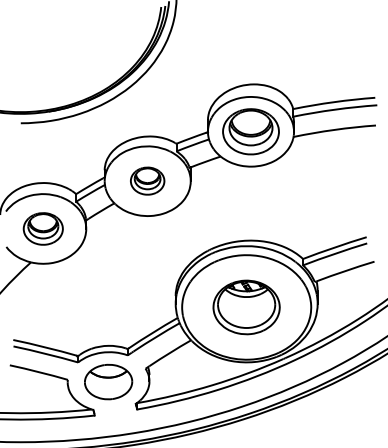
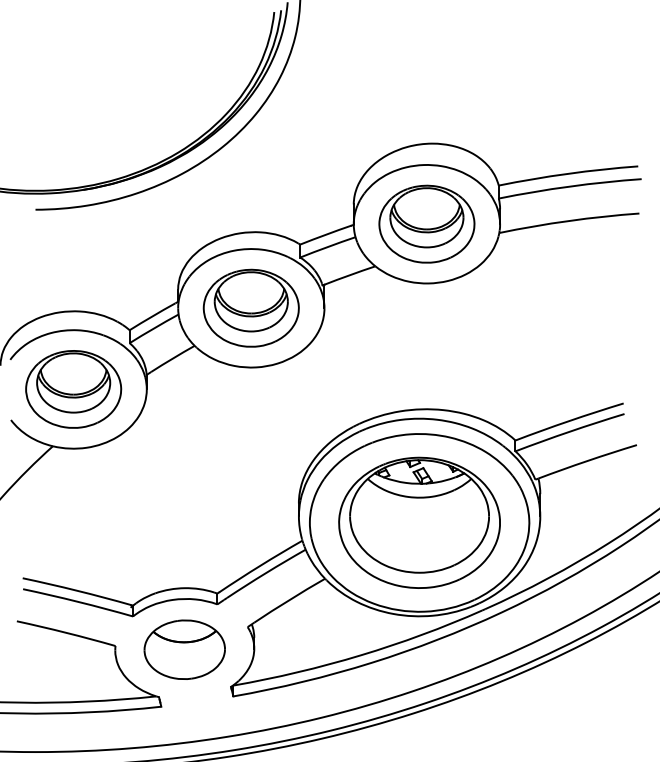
part: (147, 180) -> (250, 307), size x1.67
part: (43, 228) -> (74, 388), size x1.43
part: (246, 307) -> (419, 522), size x1.43

